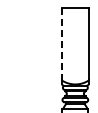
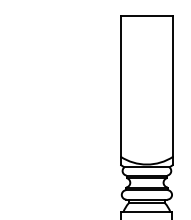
line: (61, 44) -> (119, 86), dashed -> solid

